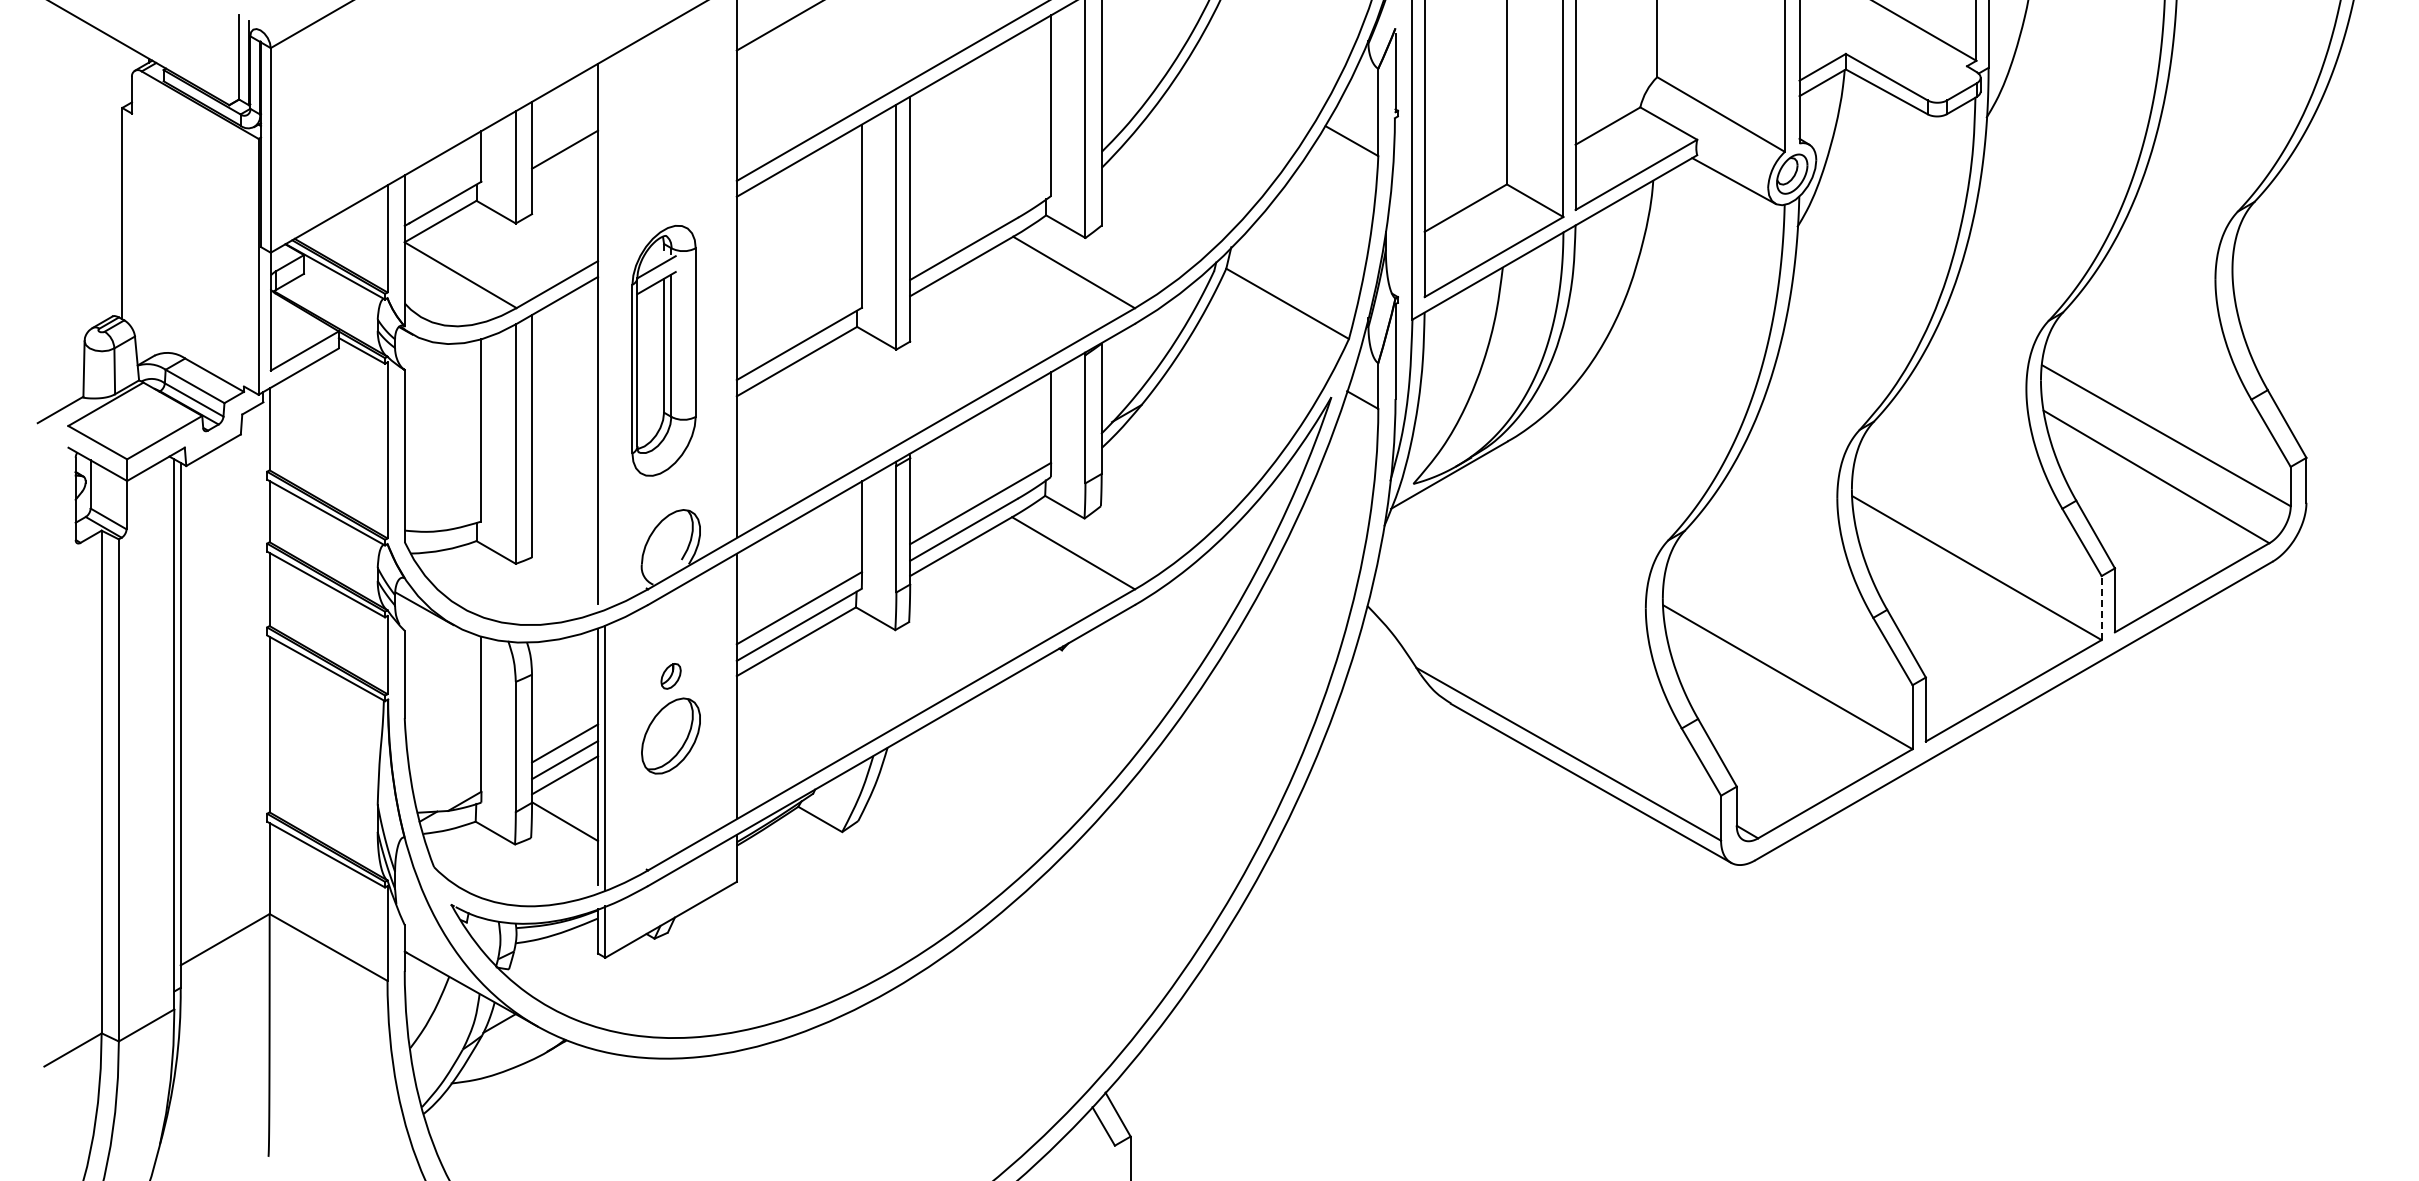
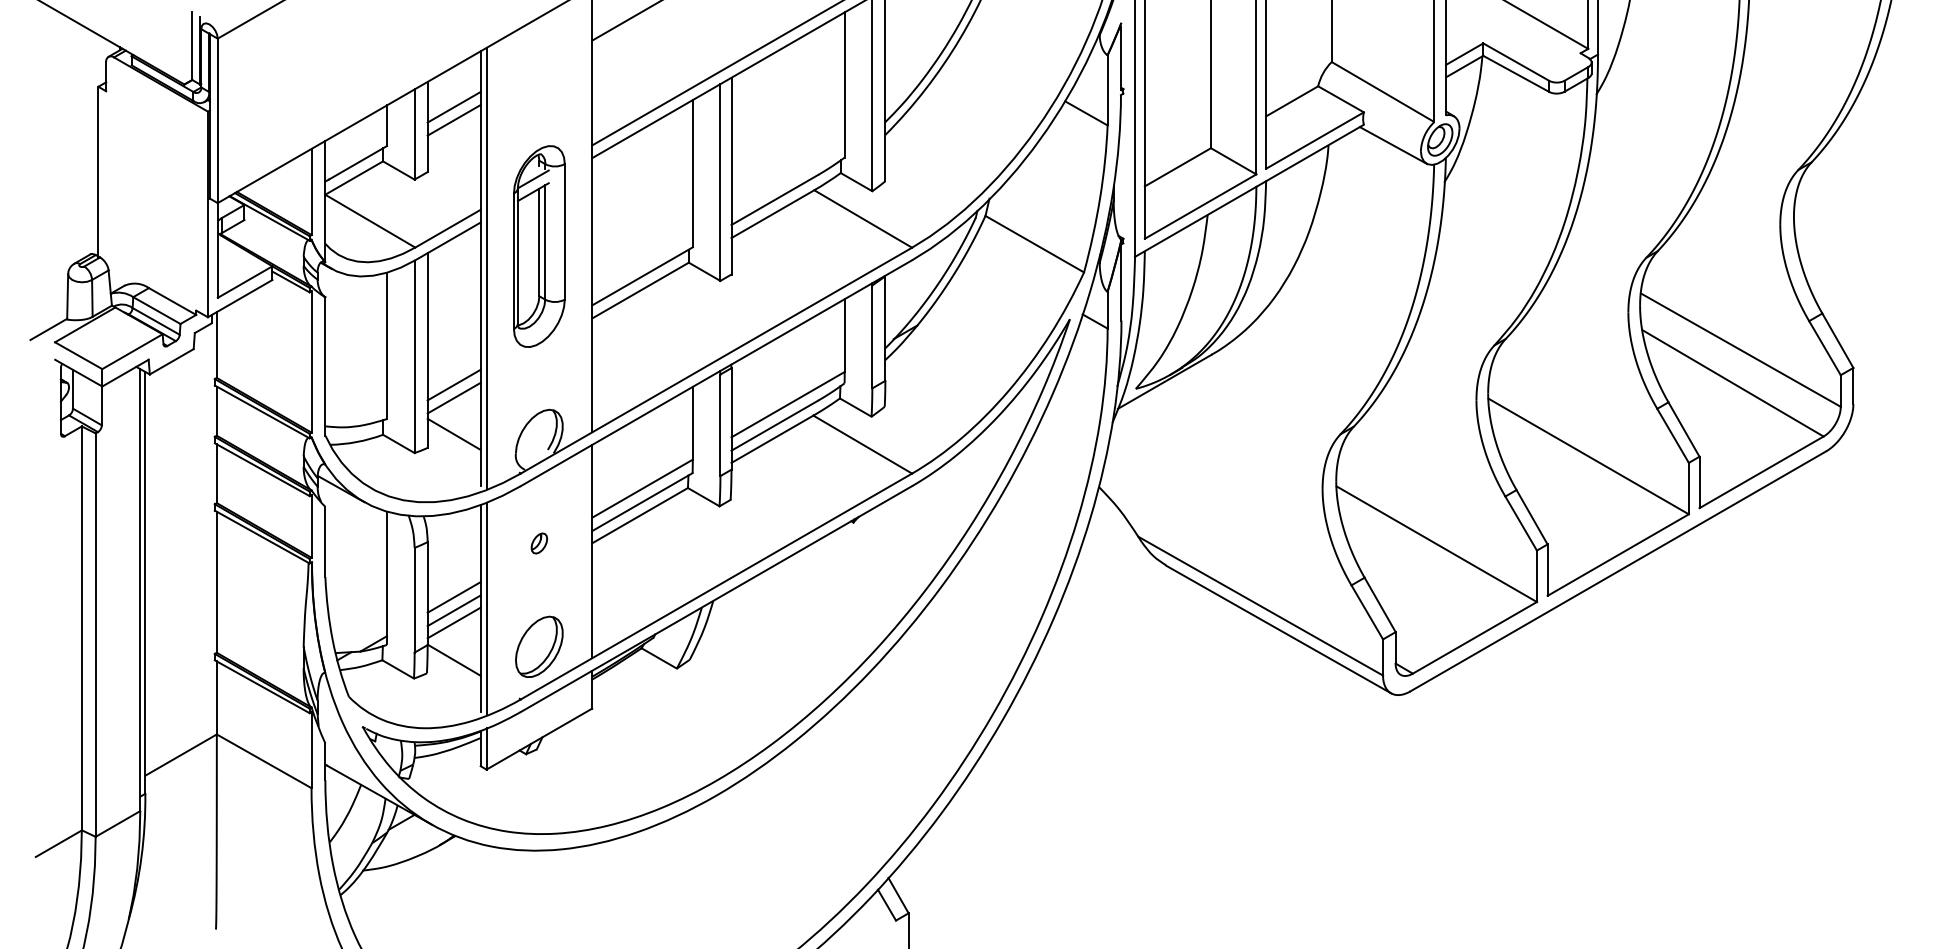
line: (565, 133) -> (454, 107), added
line: (605, 333) -> (486, 268), added
part: (663, 350) -> (538, 246), moved
line: (565, 479) -> (454, 385), added
line: (565, 495) -> (454, 398), added
line: (565, 540) -> (454, 434), added
line: (2101, 607) -> (1688, 488), dashed -> solid
part: (670, 735) -> (538, 646), moved

